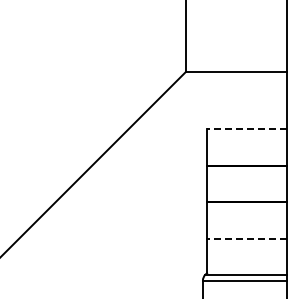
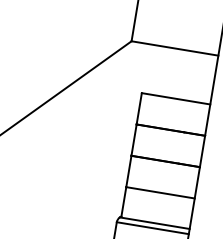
line: (247, 129) -> (176, 99), dashed -> solid
line: (247, 239) -> (160, 193), dashed -> solid

